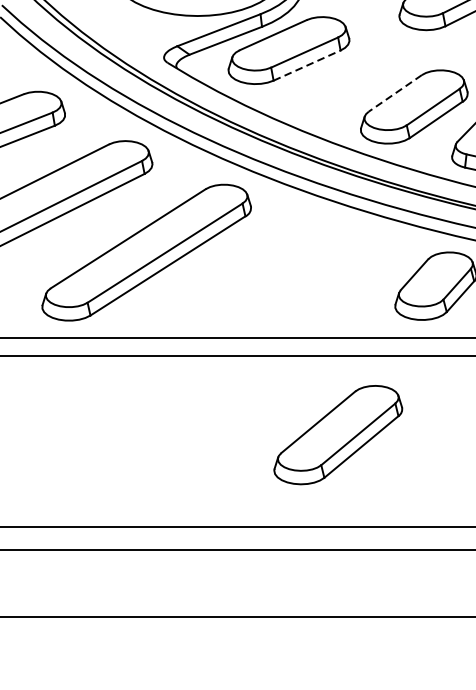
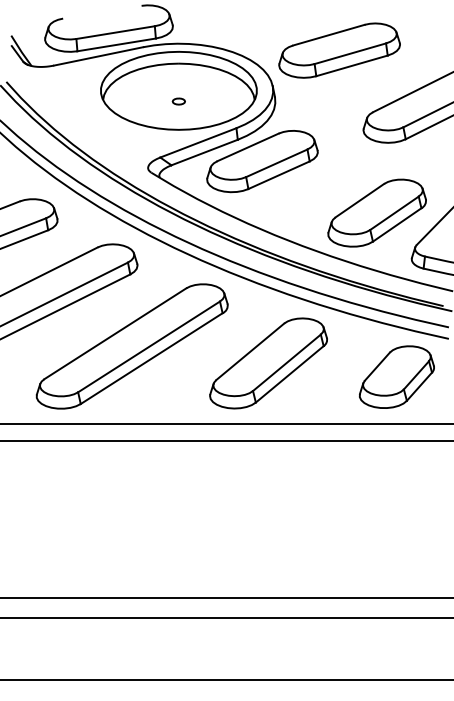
line: (307, 65) -> (279, 175), dashed -> solid
line: (394, 93) -> (359, 200), dashed -> solid
part: (338, 435) -> (268, 363), moved

